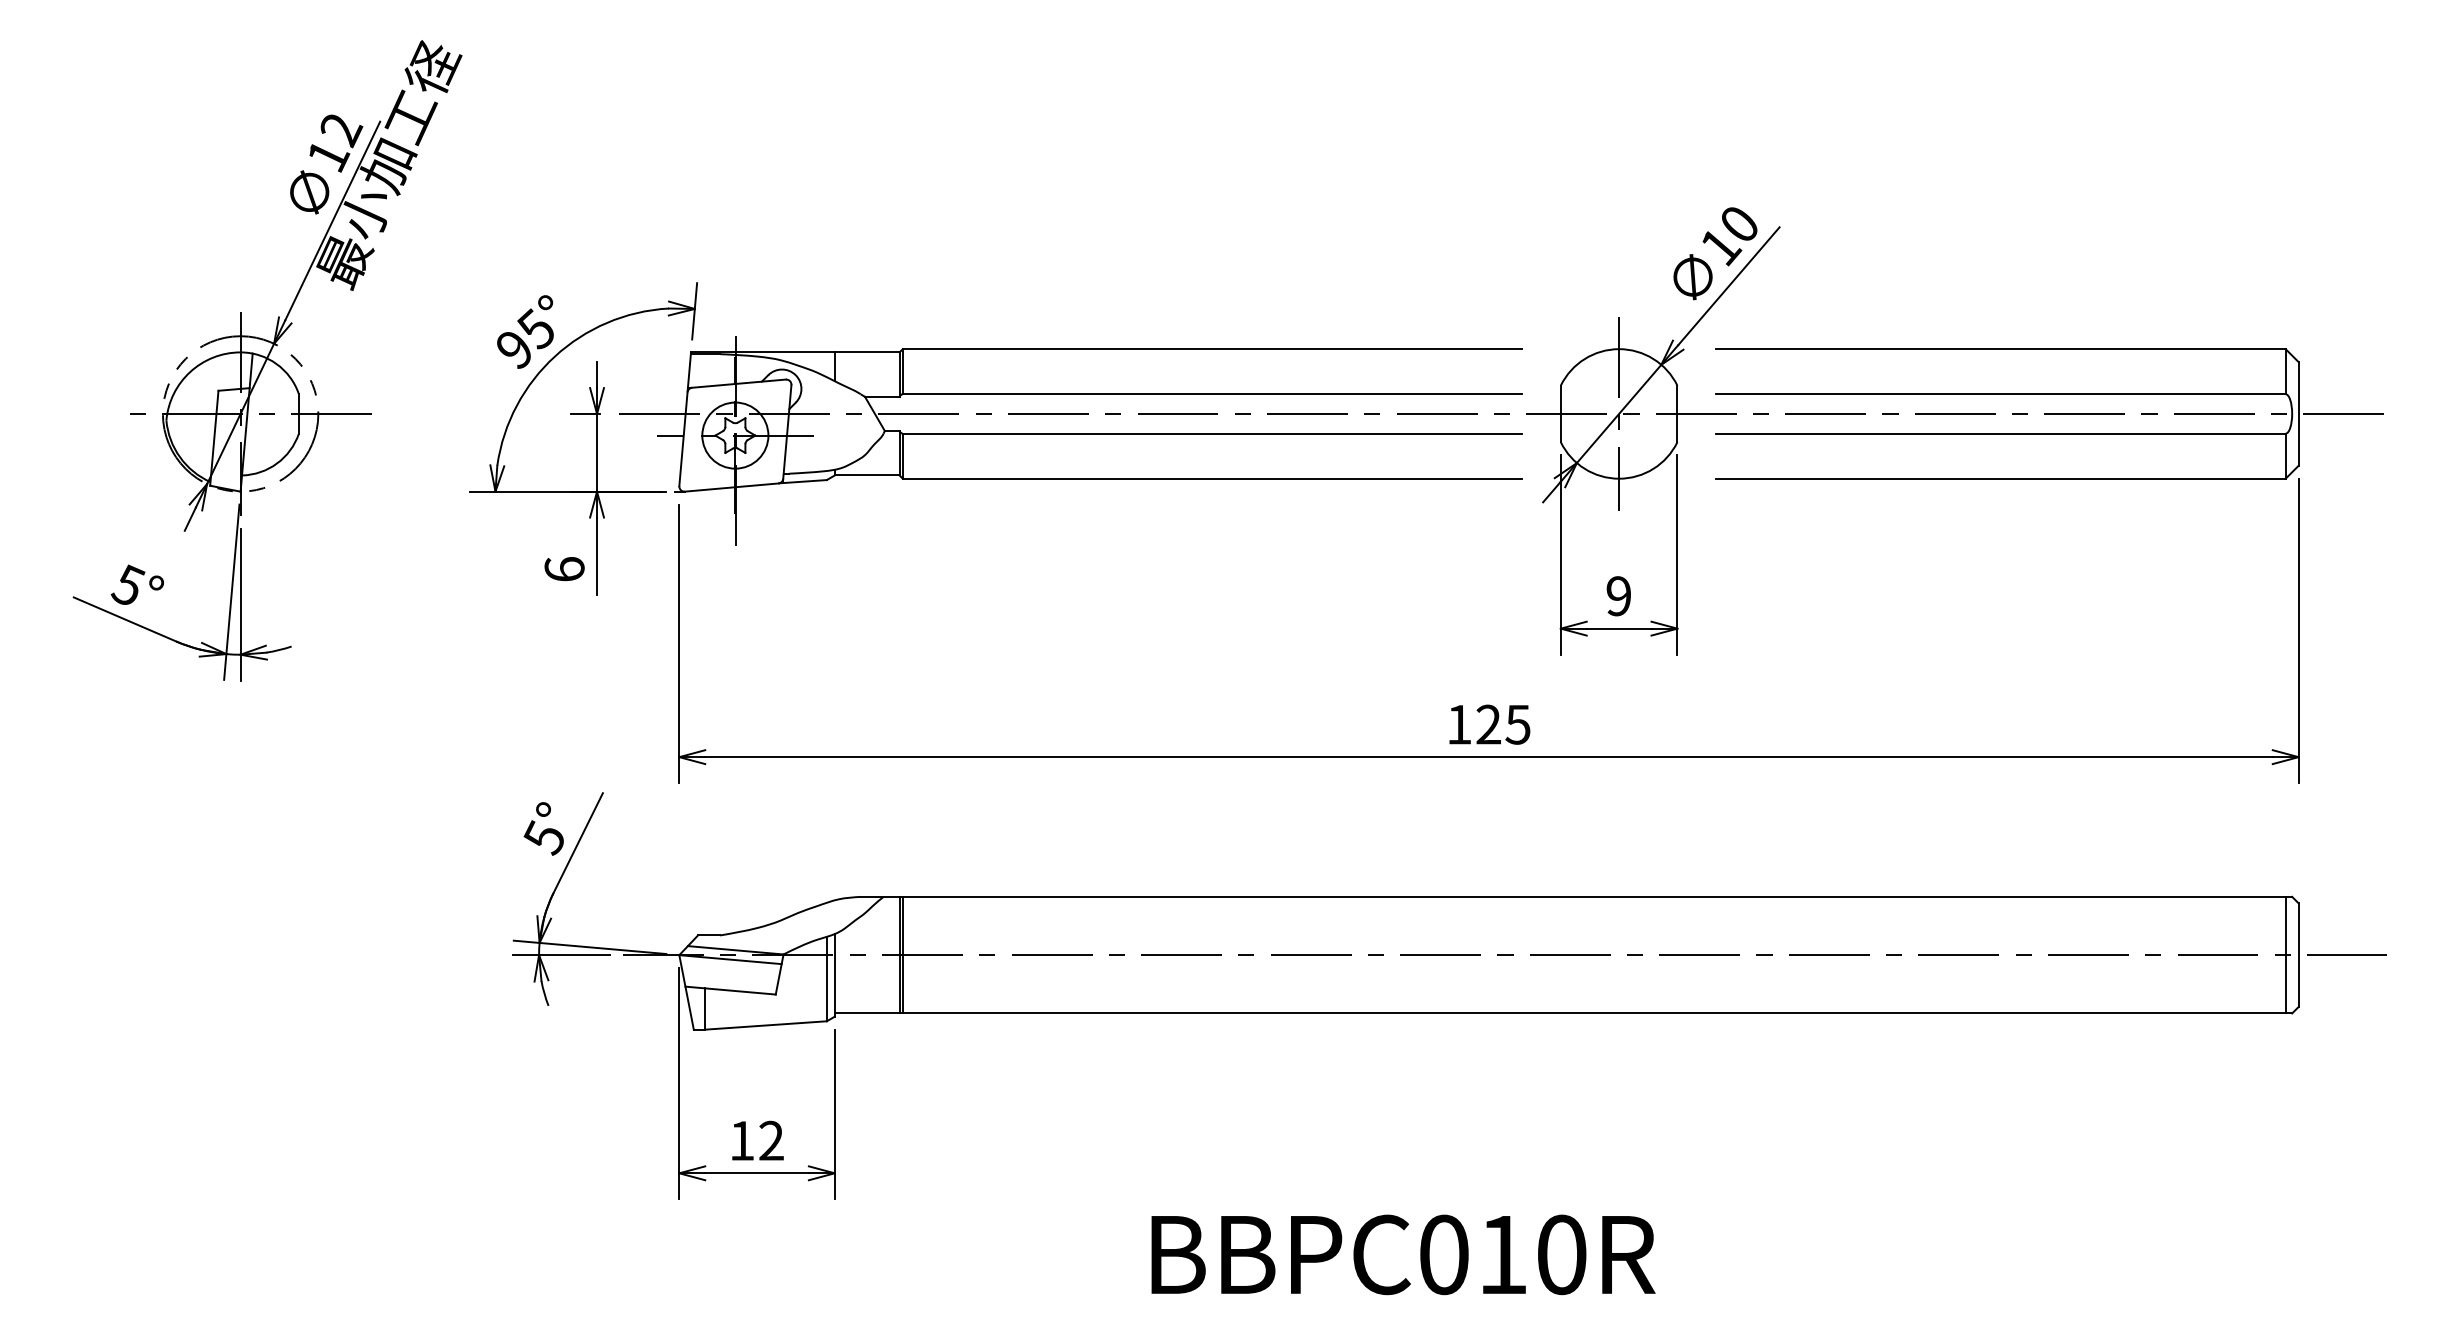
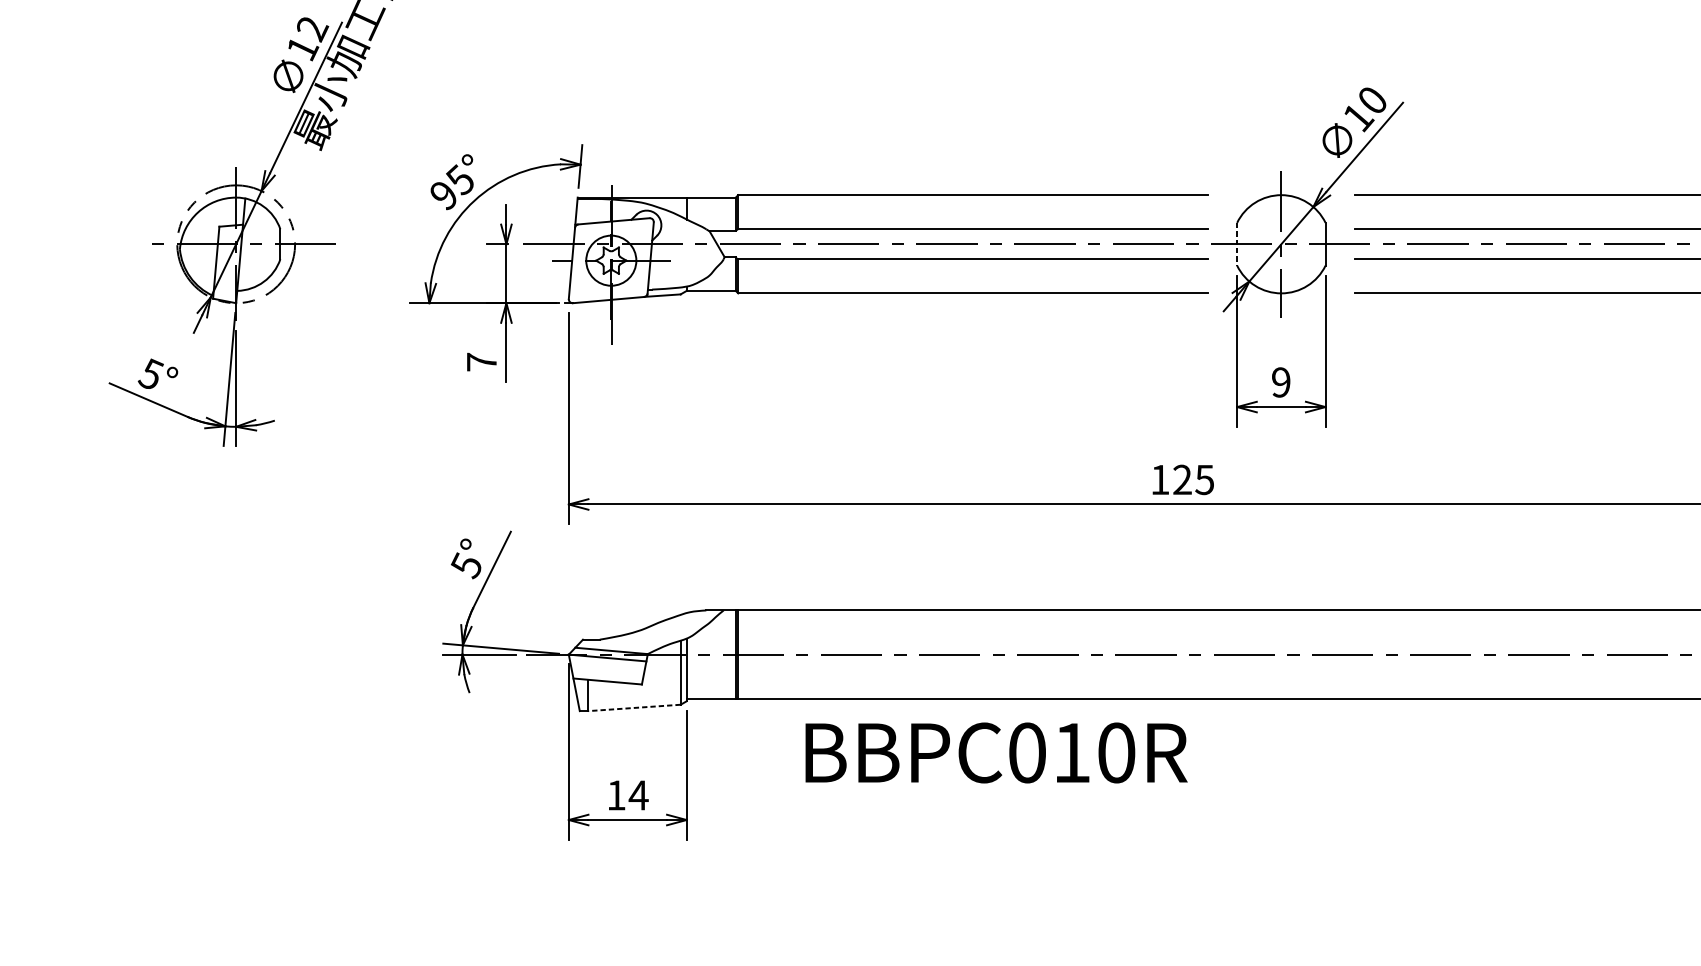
line: (1560, 414) -> (1236, 244), solid -> dashed
text: (564, 569) -> (481, 362), 6 -> 7
line: (766, 1025) -> (634, 707), solid -> dashed
text: (771, 1140) -> (638, 795), 12 -> 14
text: (1403, 1254) -> (996, 752), moved

